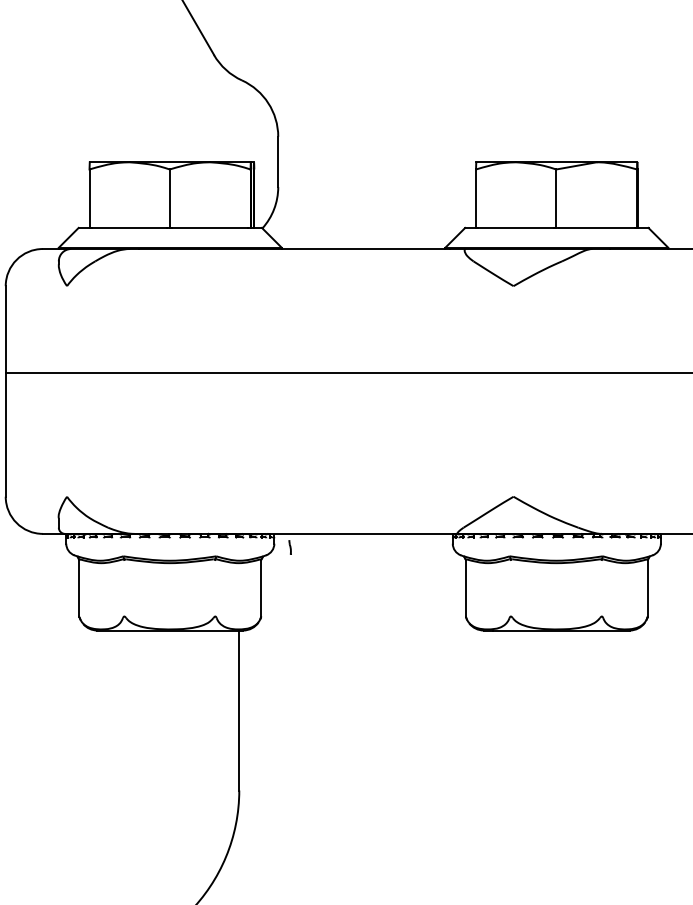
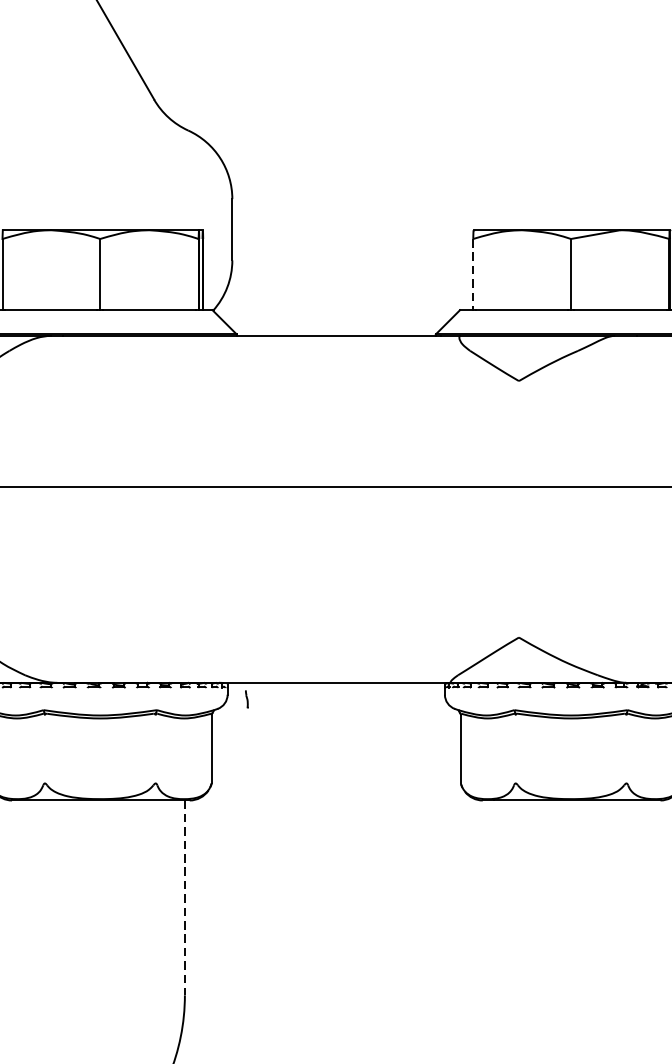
line: (476, 199) -> (473, 275), solid -> dashed
line: (239, 710) -> (185, 897), solid -> dashed

